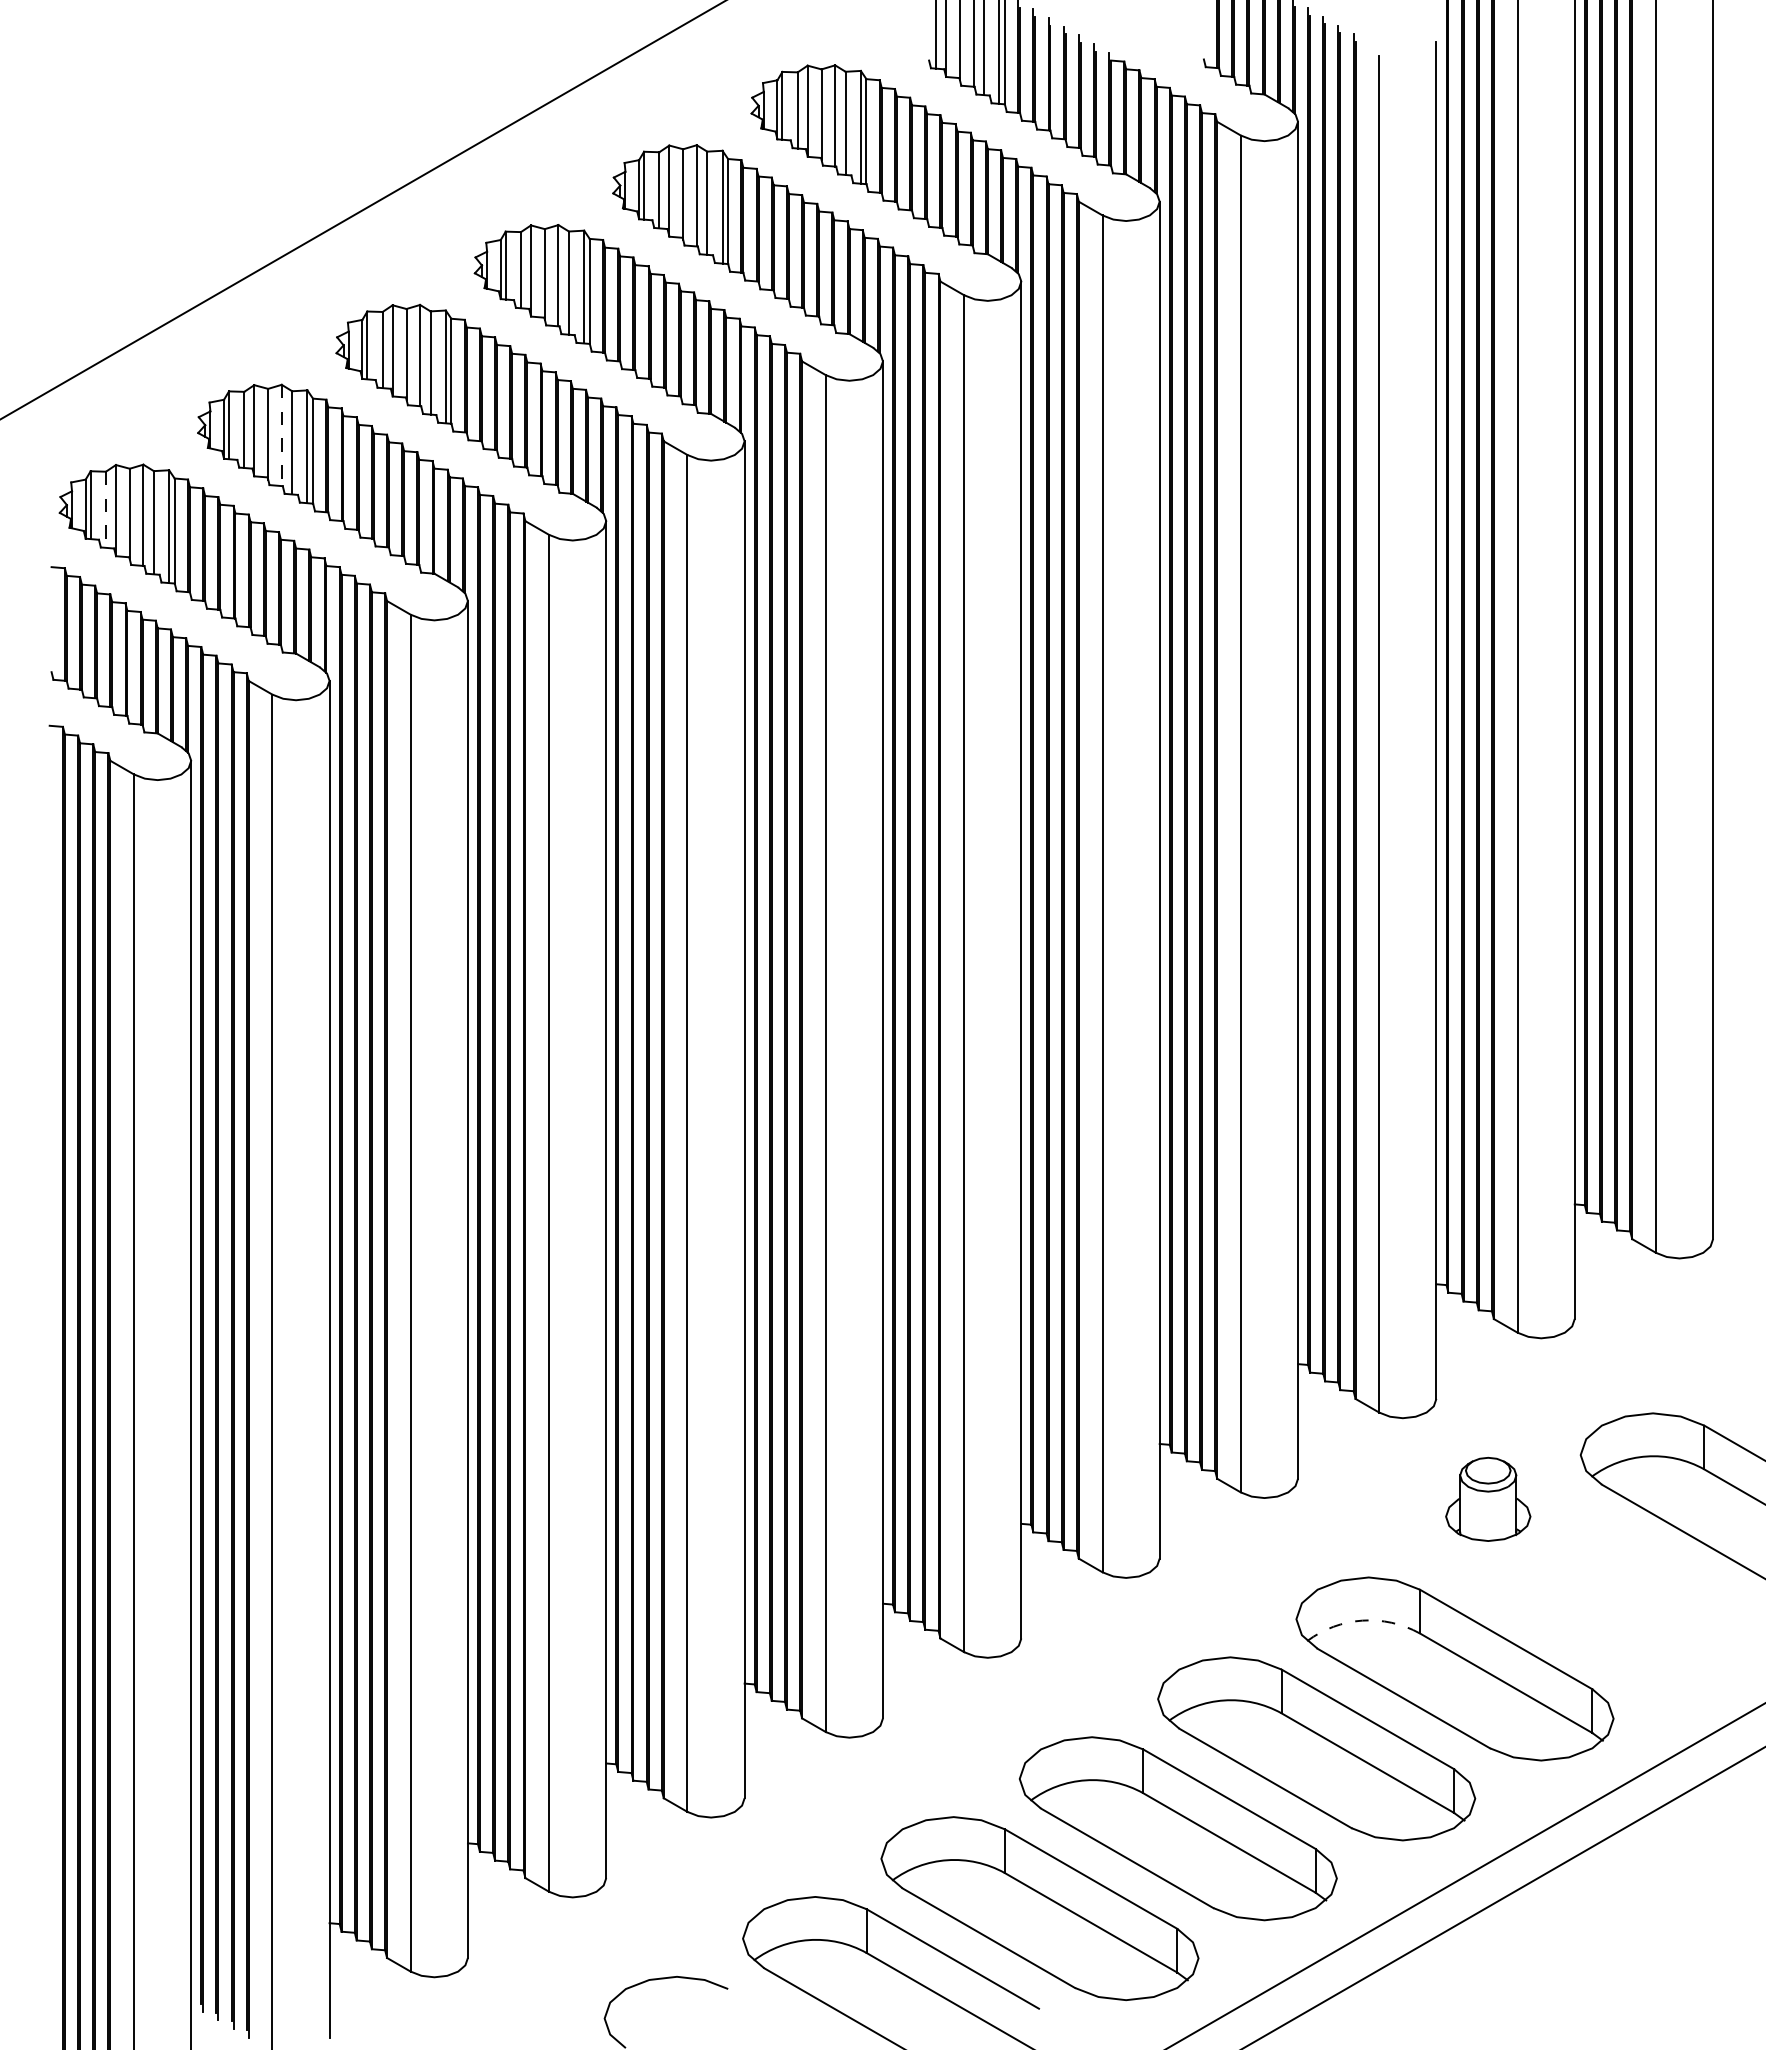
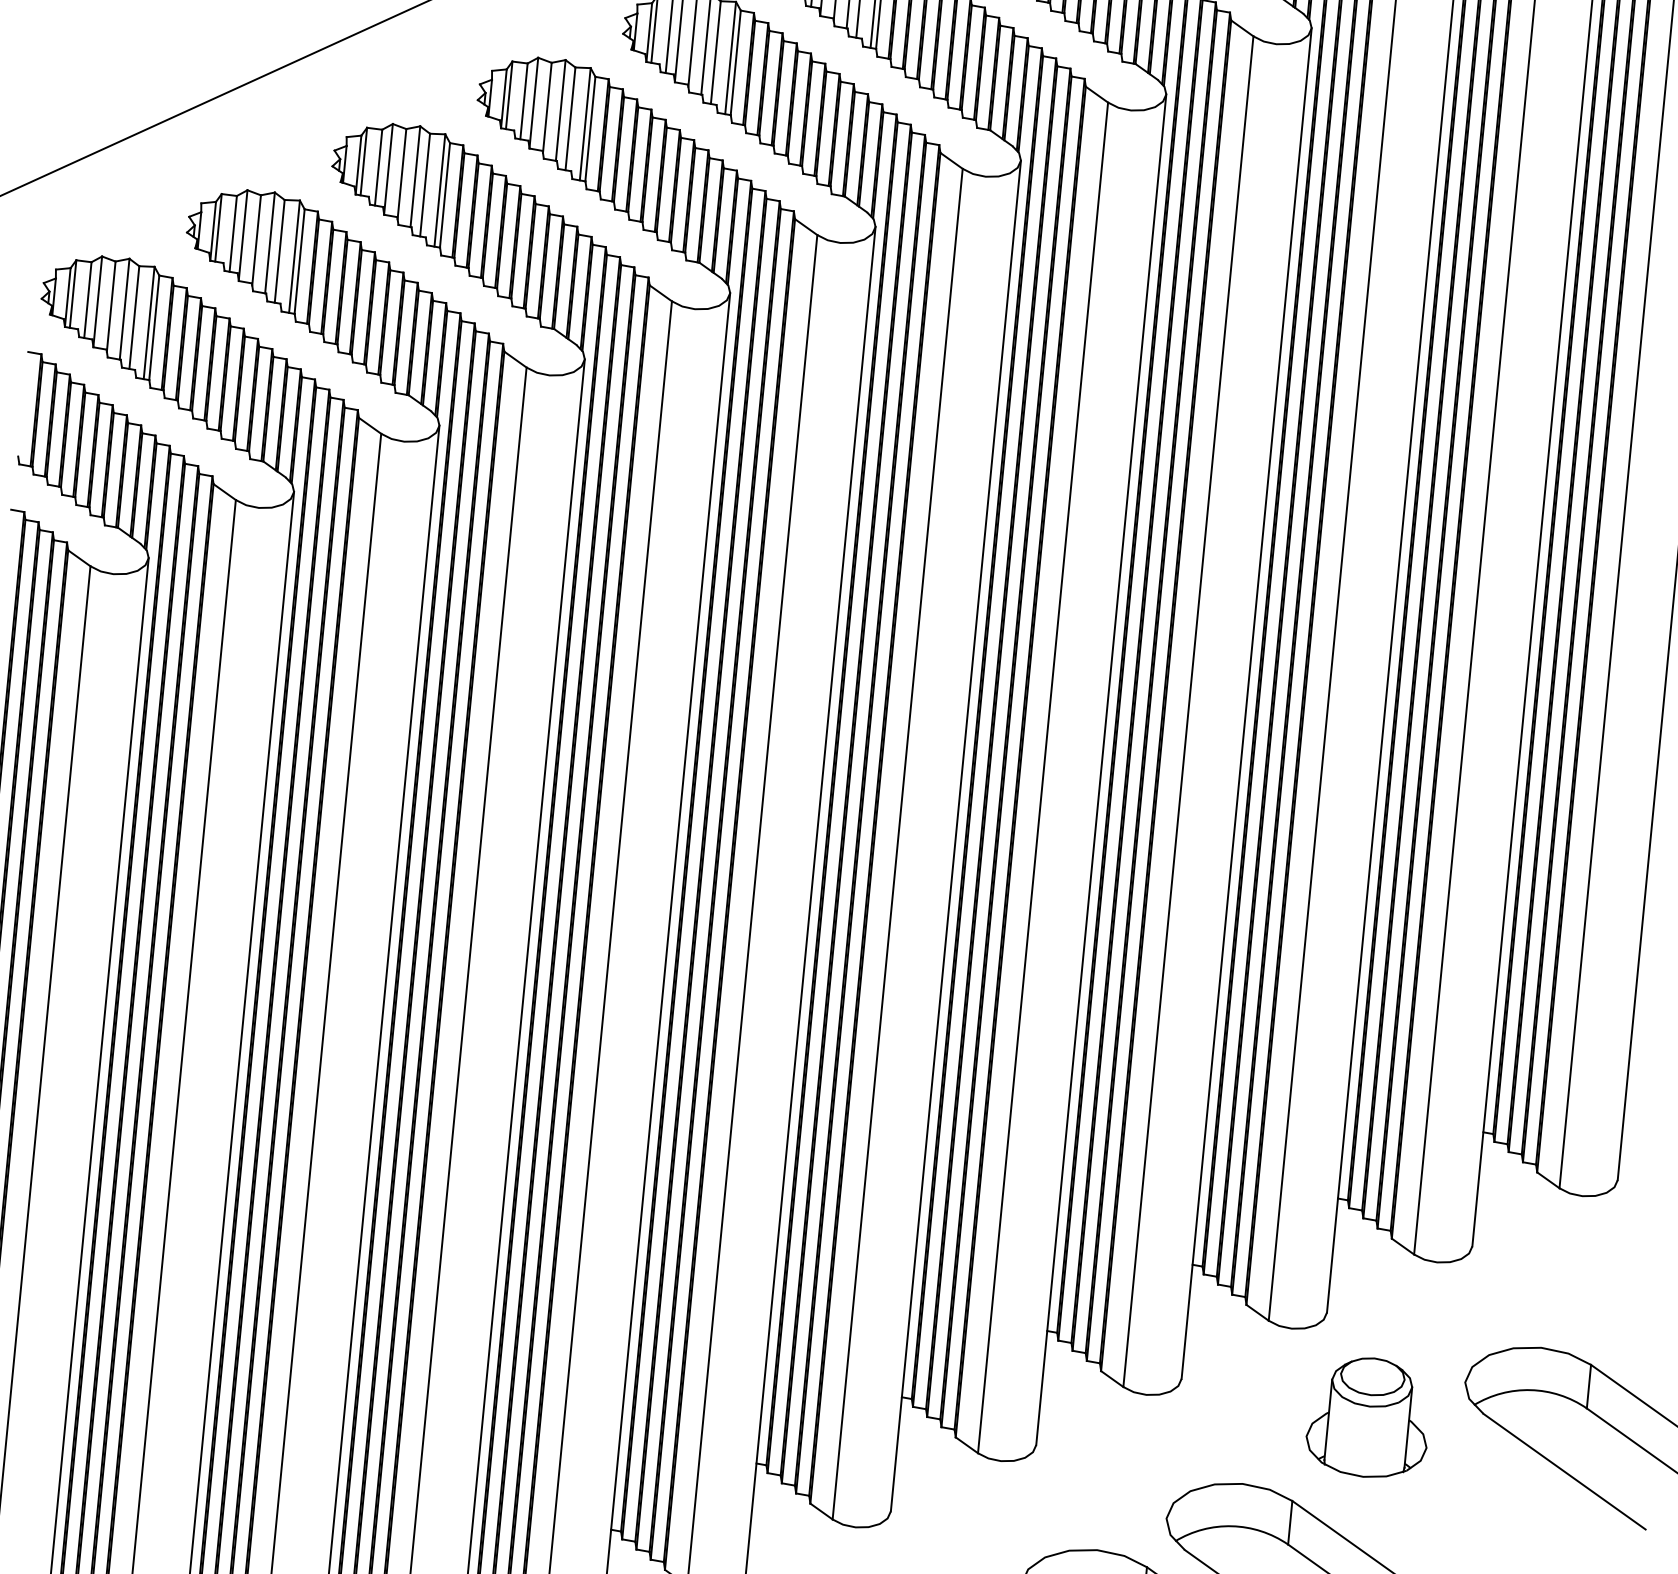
line: (281, 435) -> (269, 242), dashed -> solid
line: (105, 510) -> (87, 300), dashed -> solid
part: (1488, 1499) -> (1369, 1417), size x1.43
arc: (1362, 1620) -> (1232, 1526), dashed -> solid

